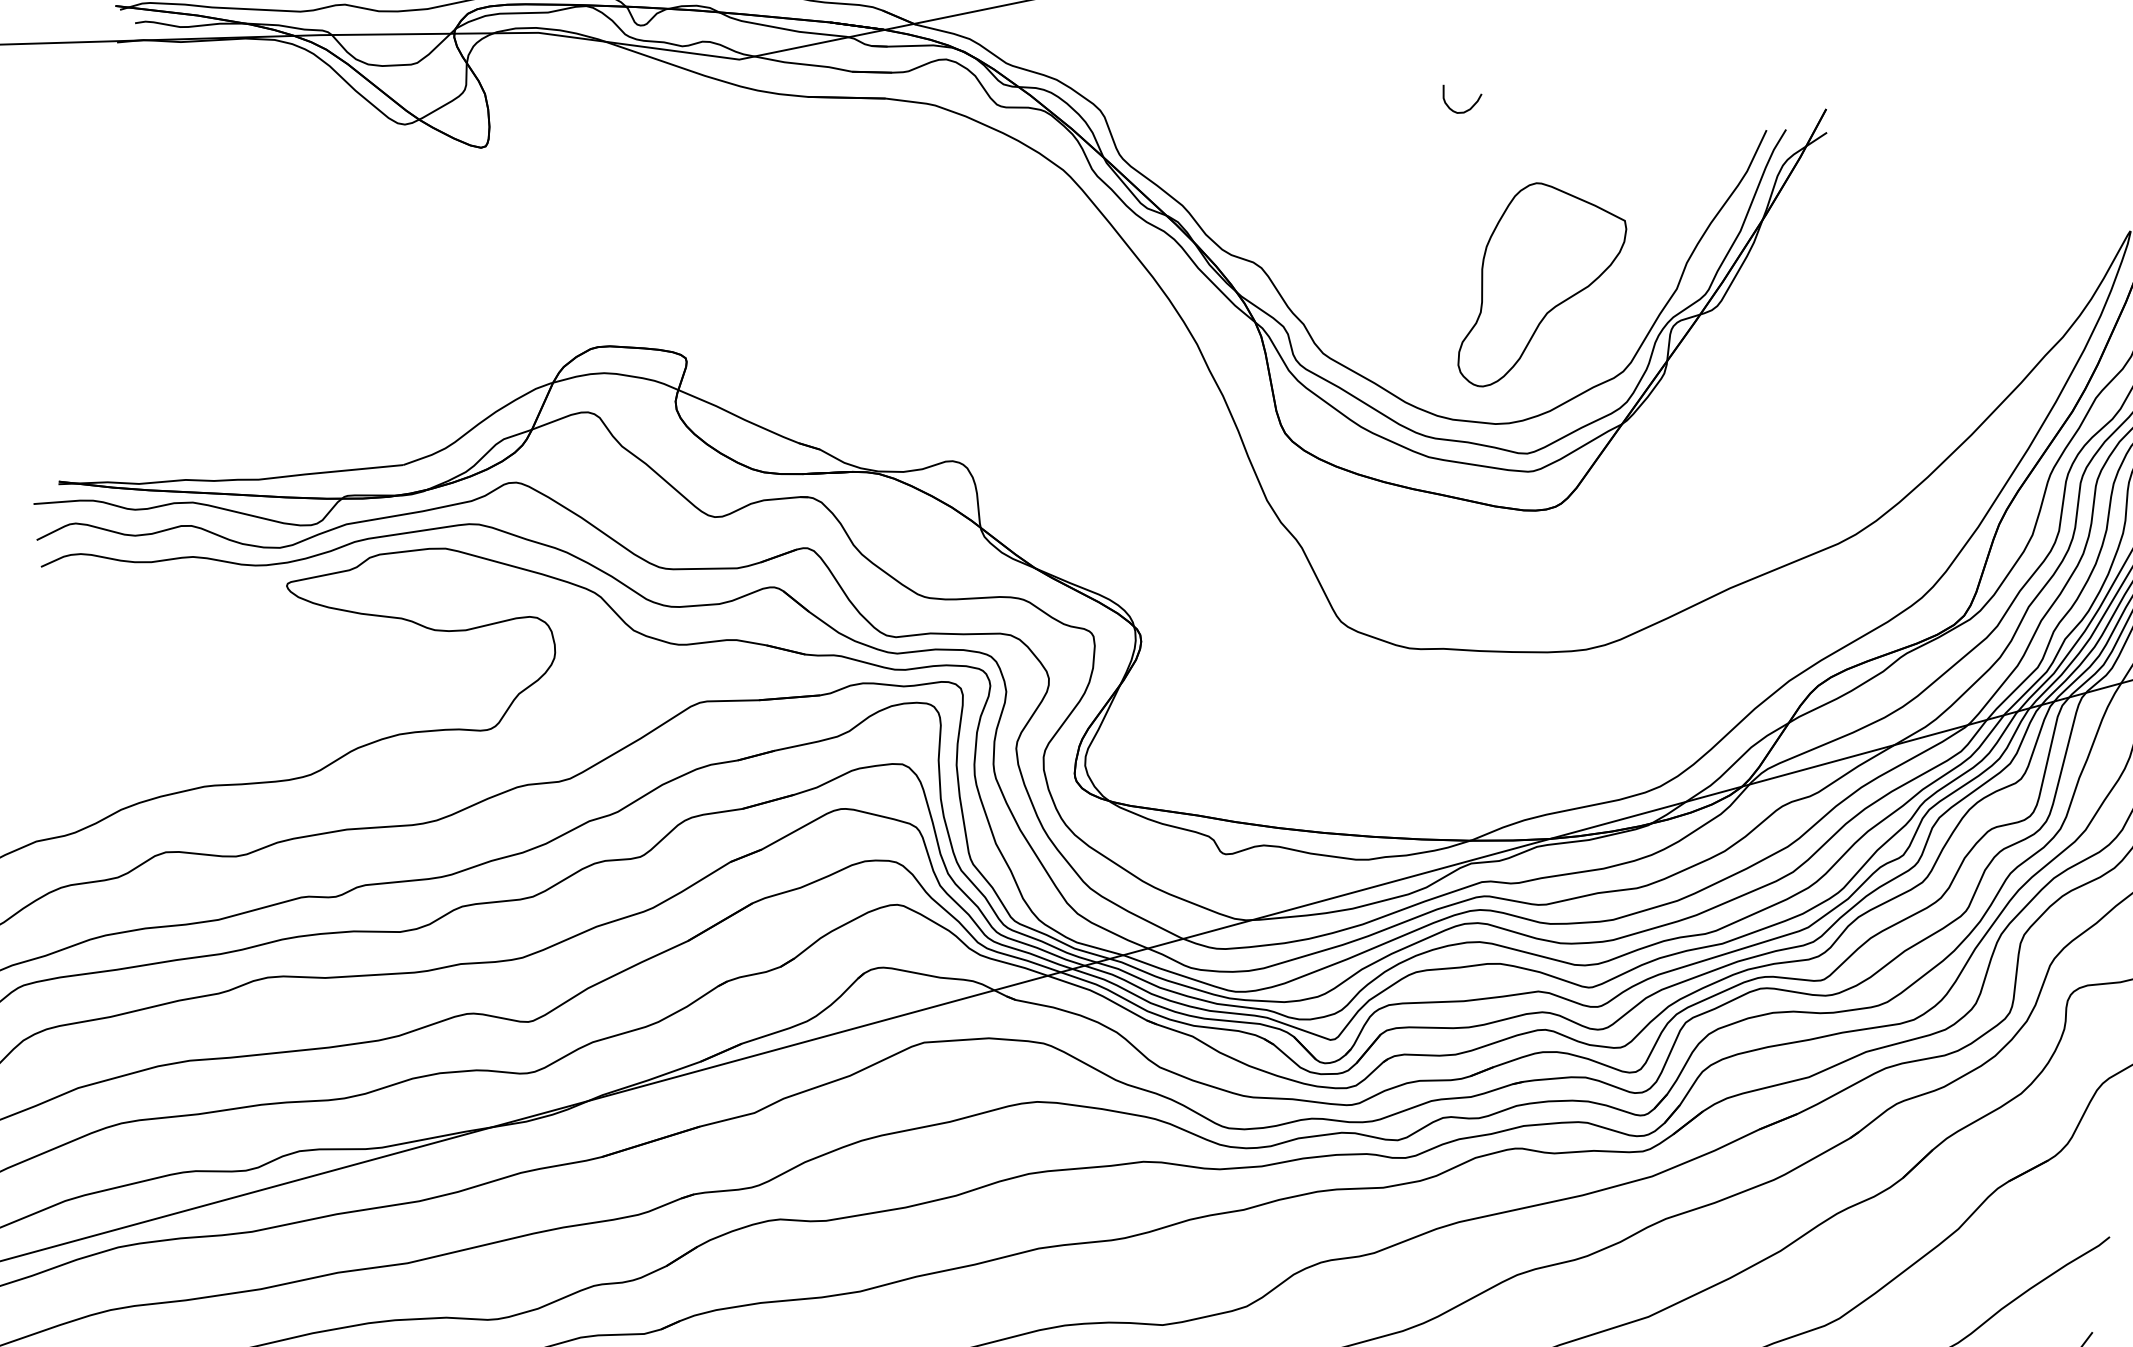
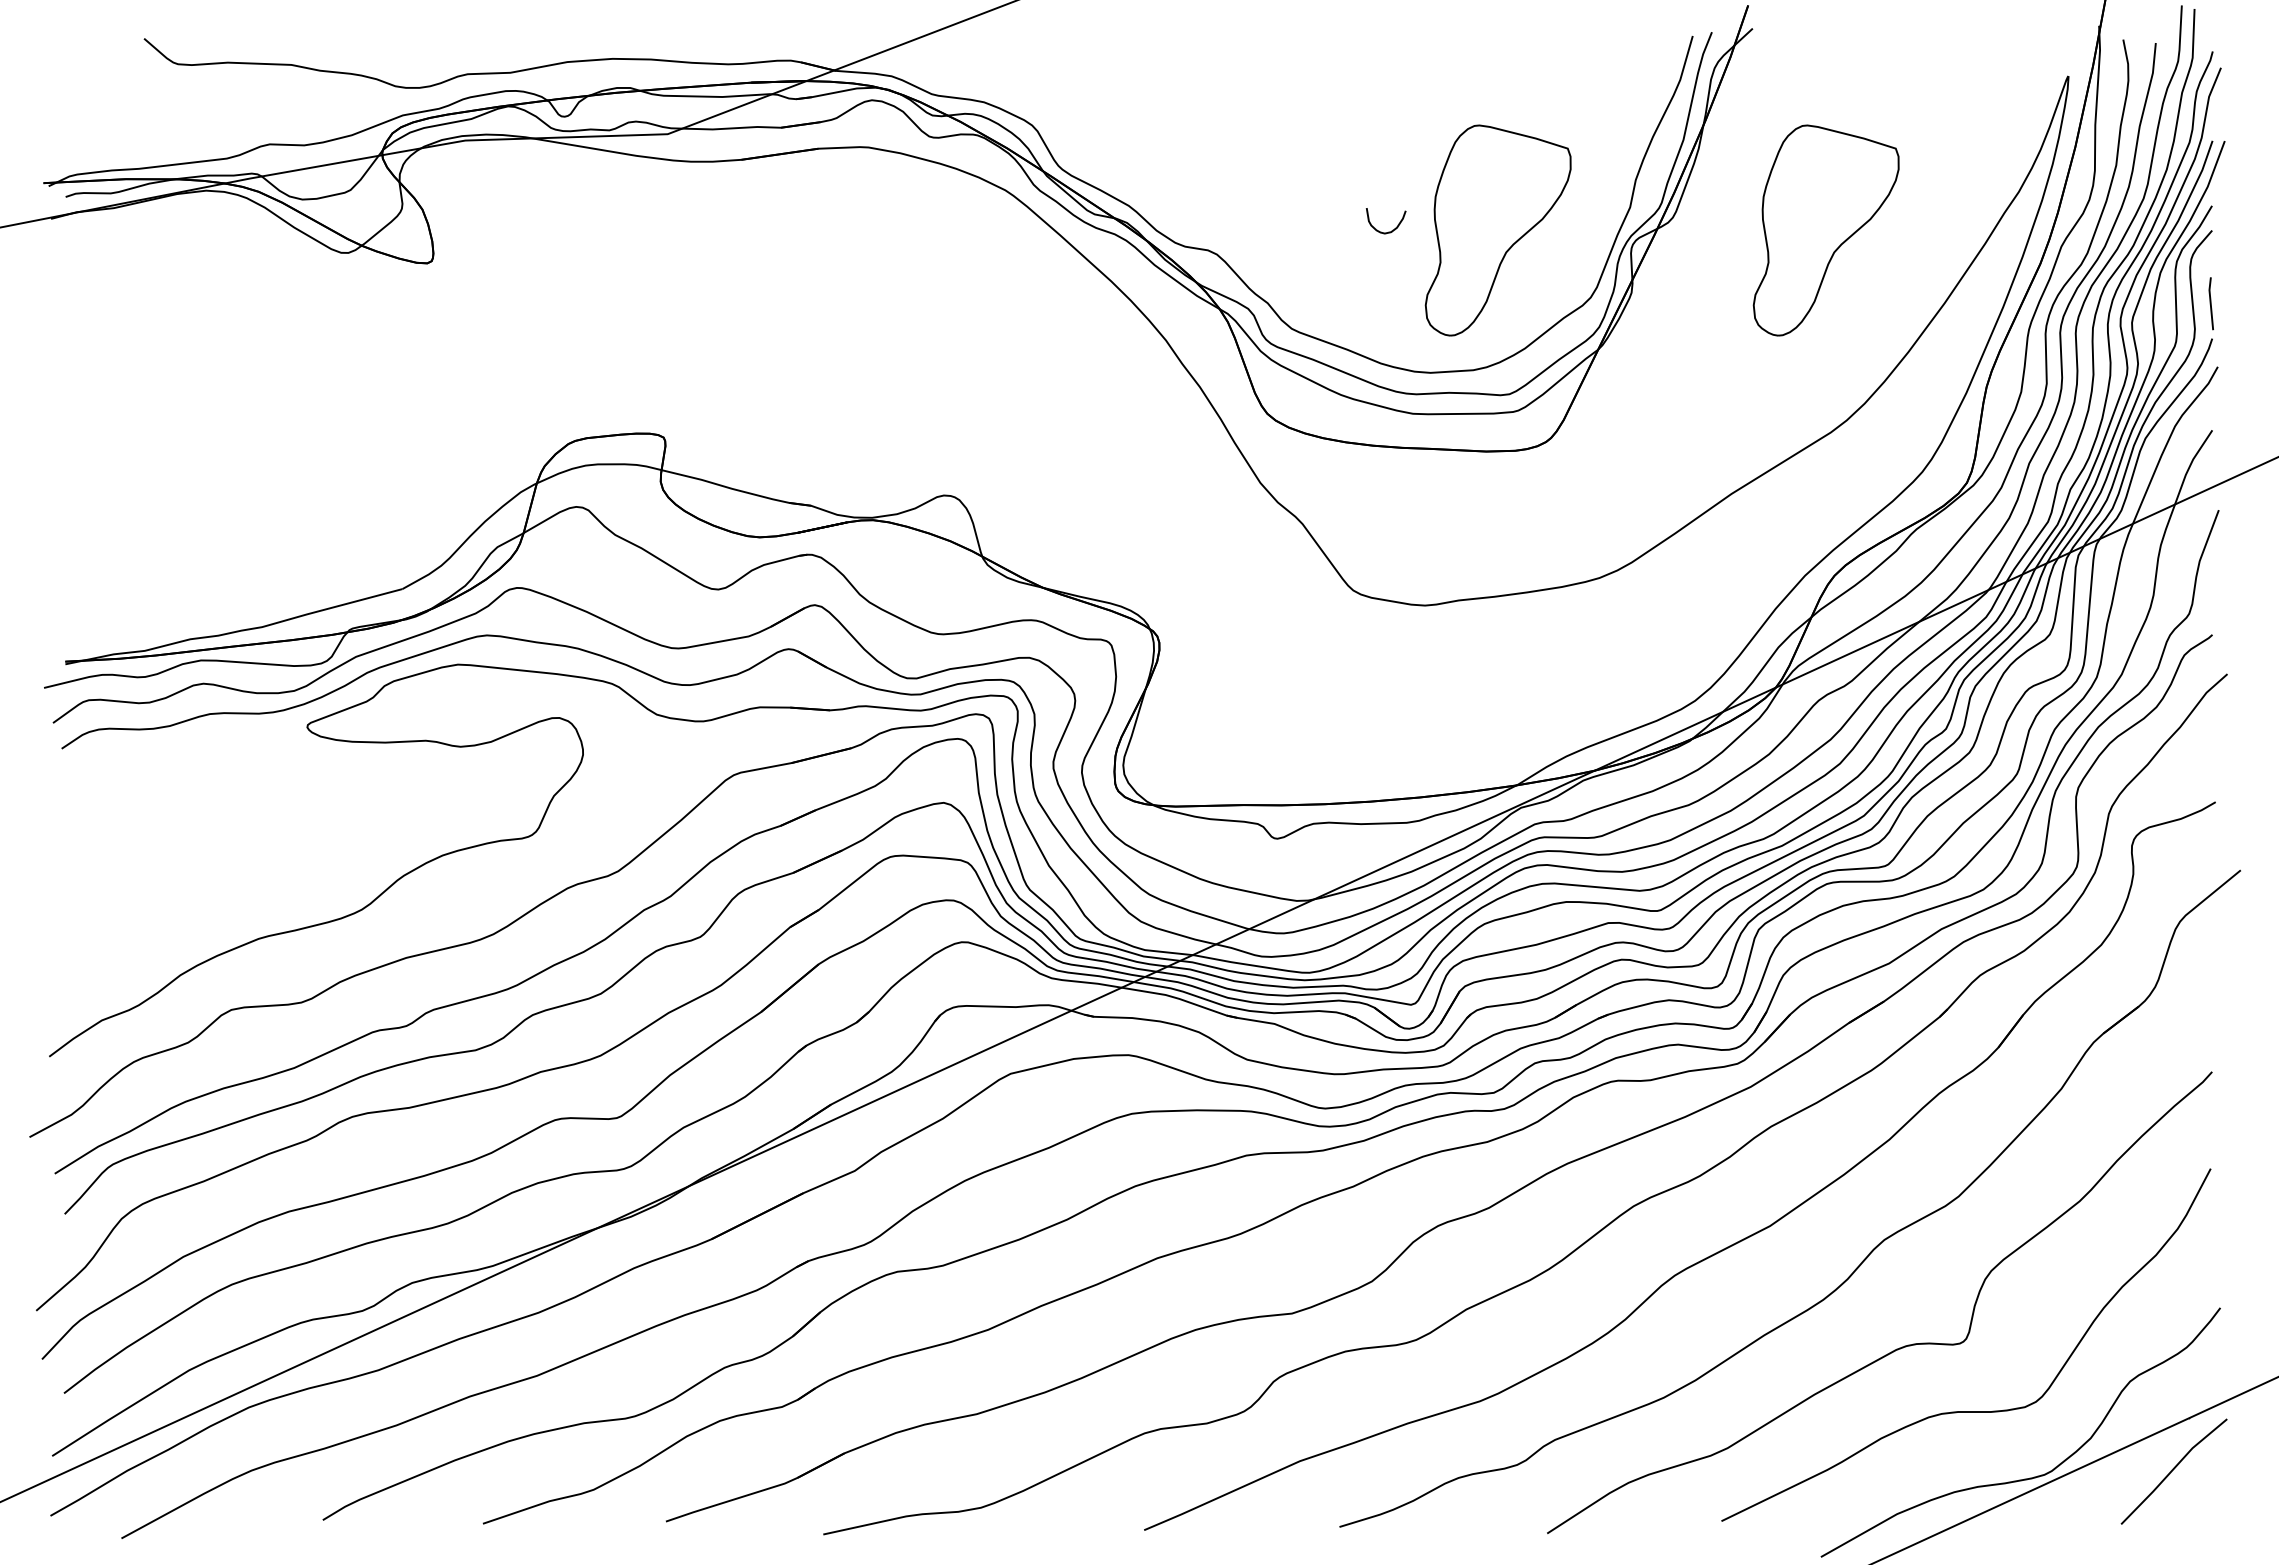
curve: (1461, 111) -> (1388, 231), moved
part: (1865, 343) -> (1825, 230), added

